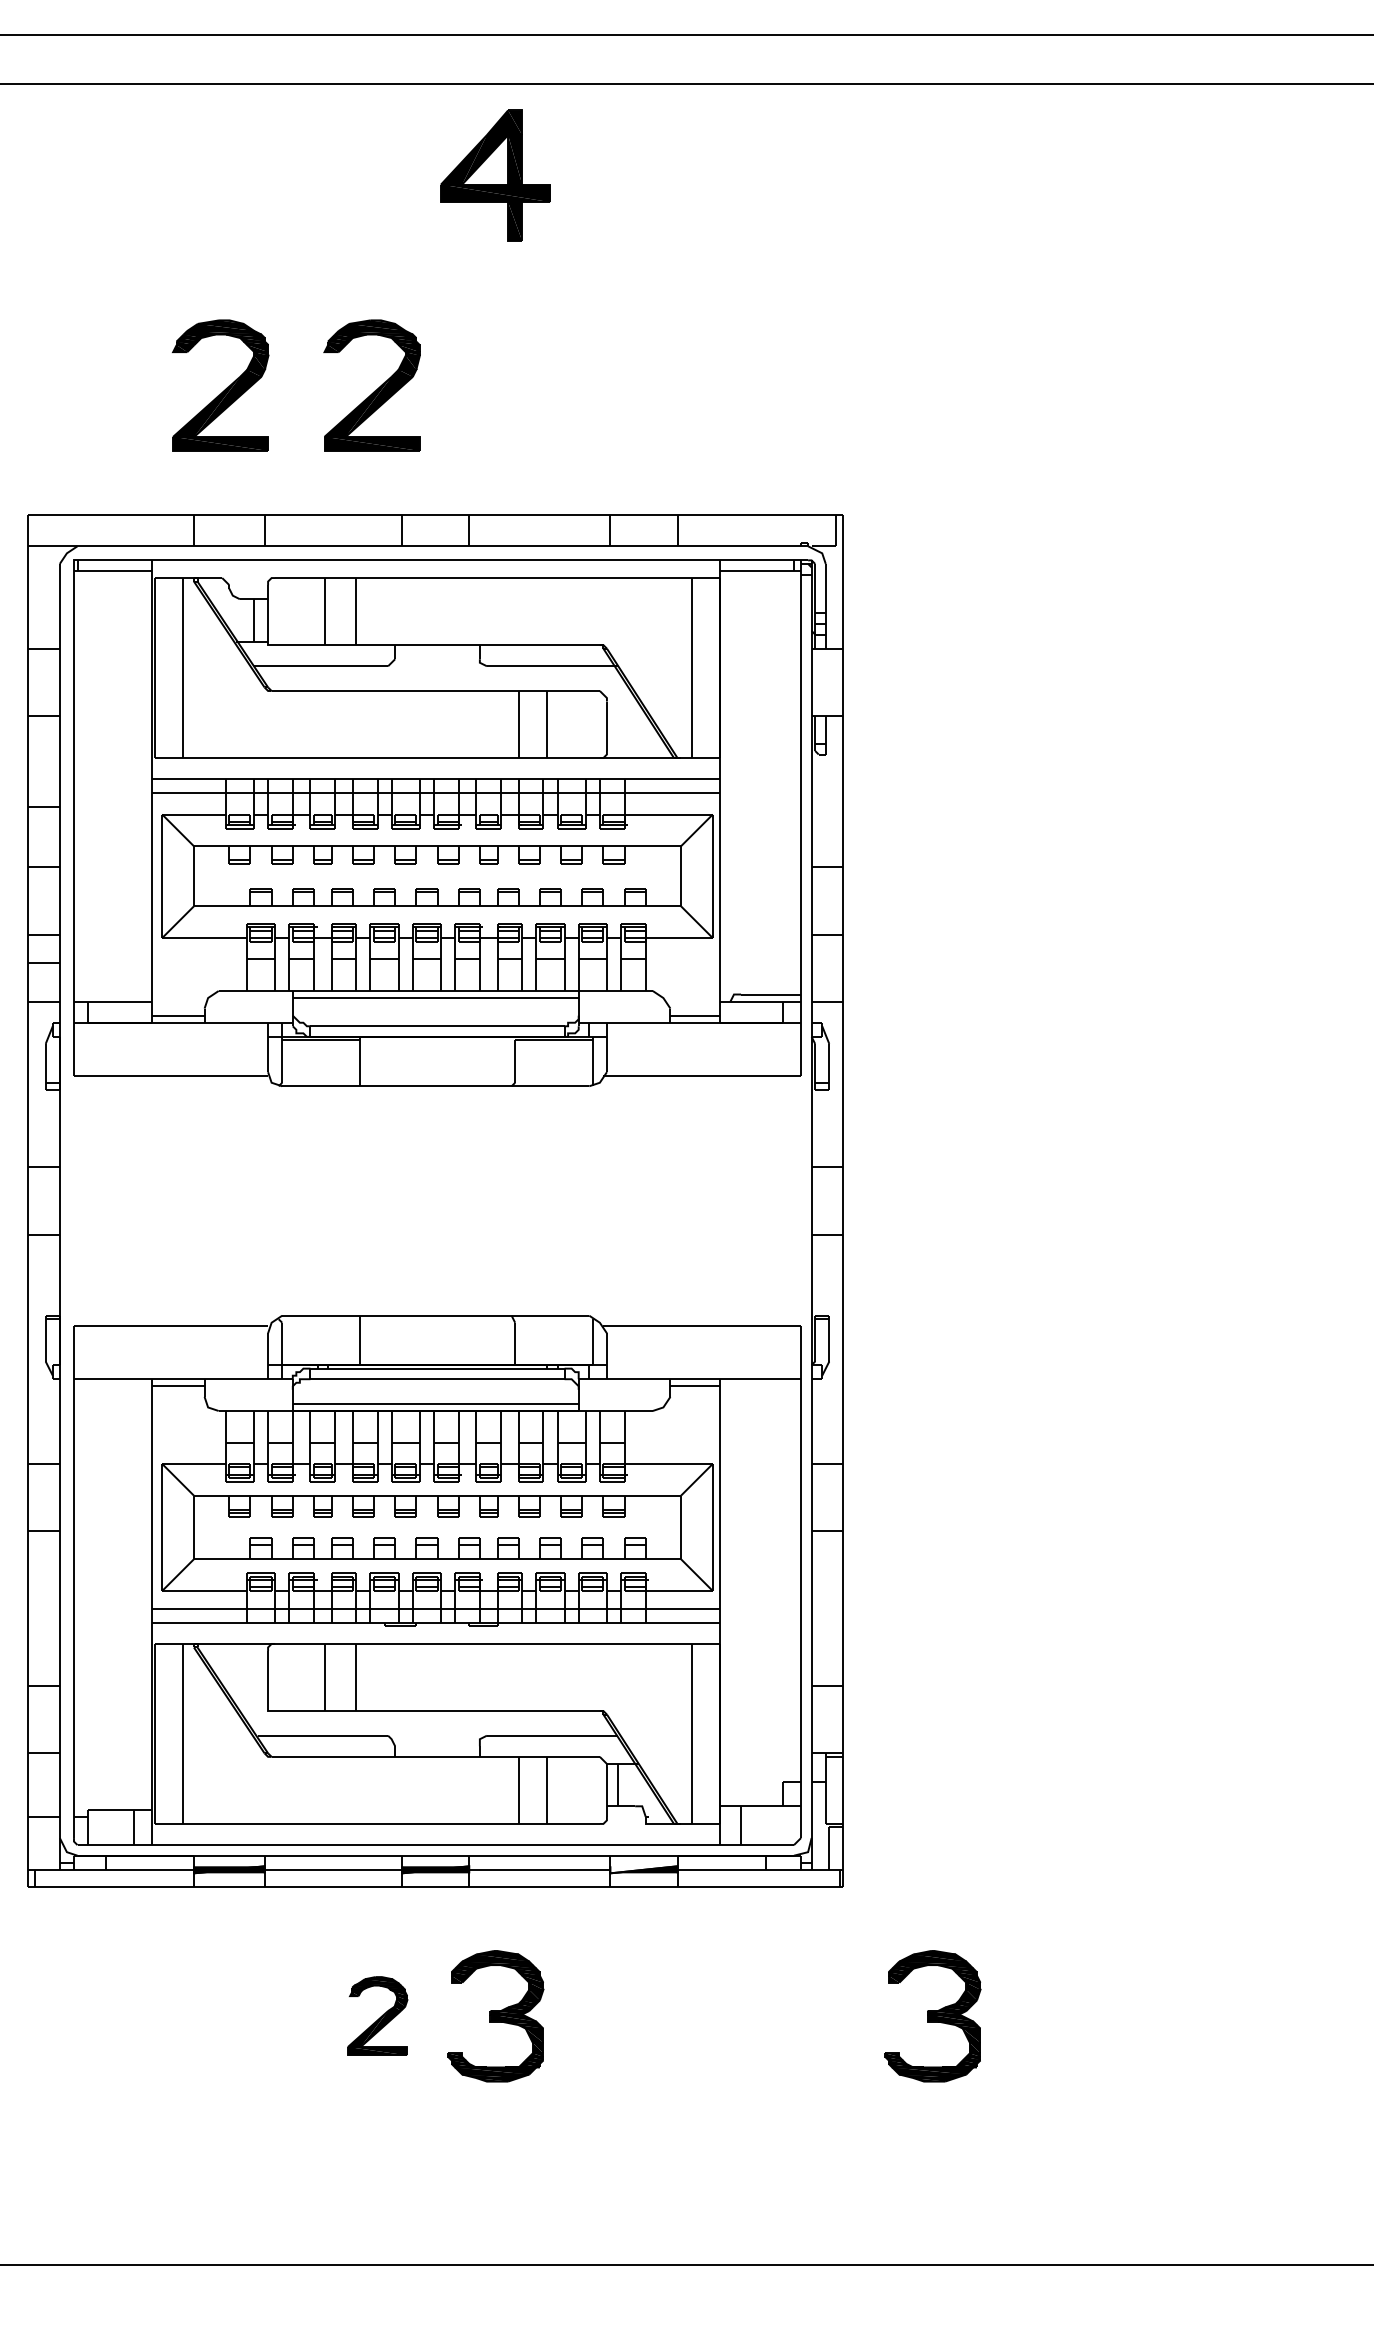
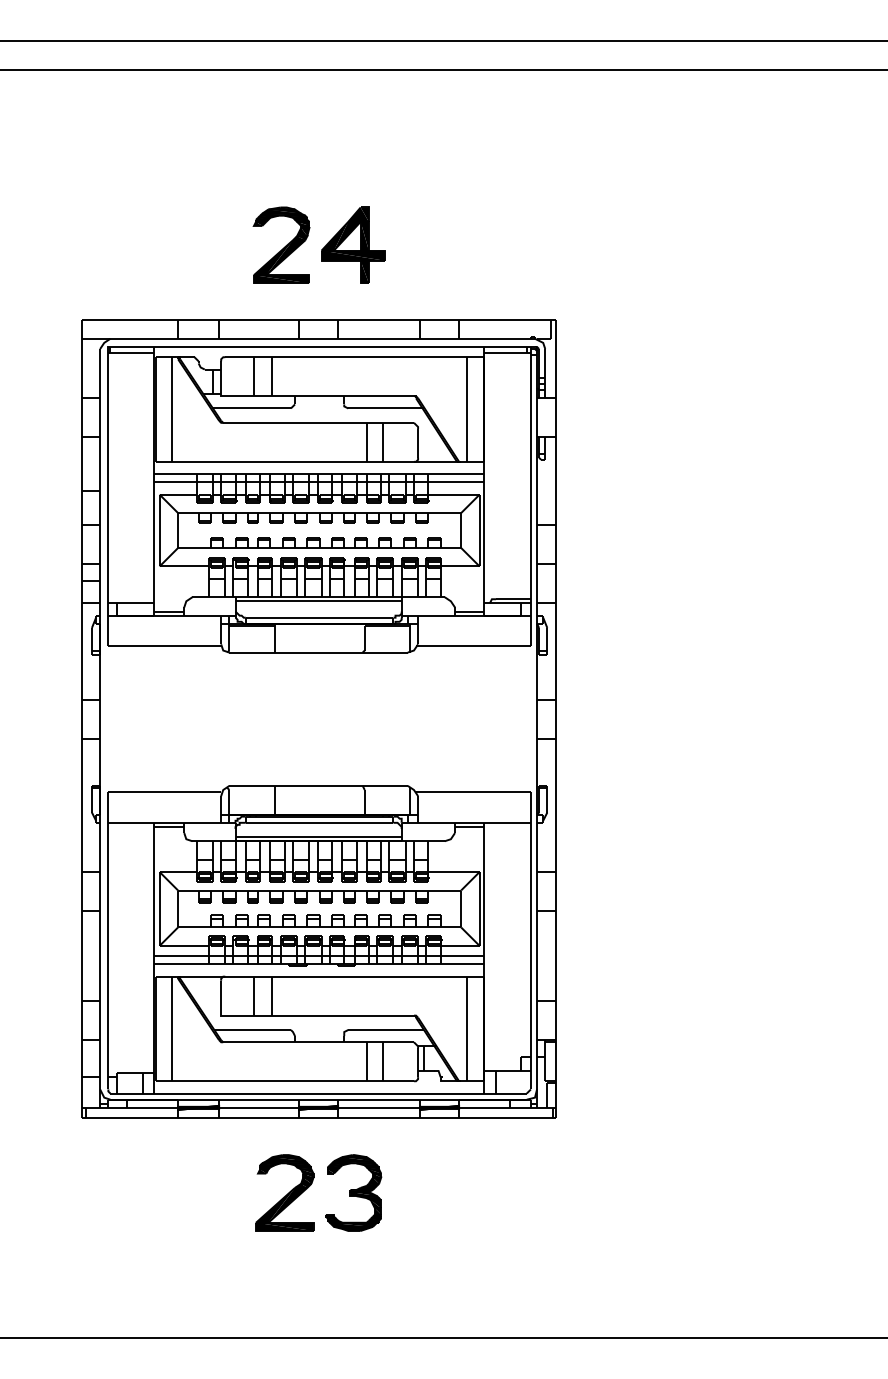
part: (495, 174) -> (353, 244), moved
part: (220, 384) -> (193, 244), removed
fill: (643, 1869) -> (439, 1107), added
part: (377, 2015) -> (284, 1192), size x1.67
part: (932, 2015) -> (607, 1192), removed

